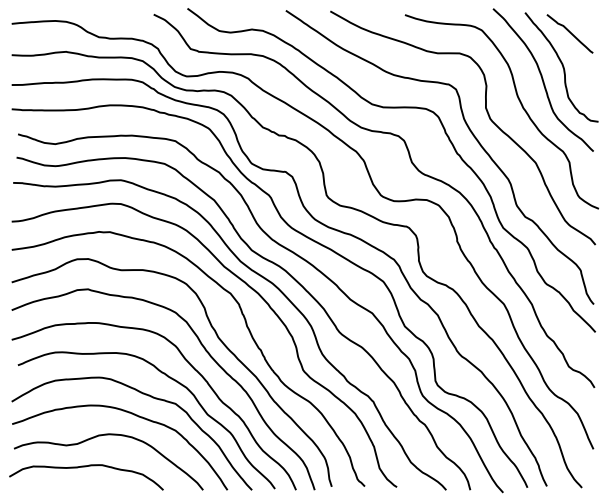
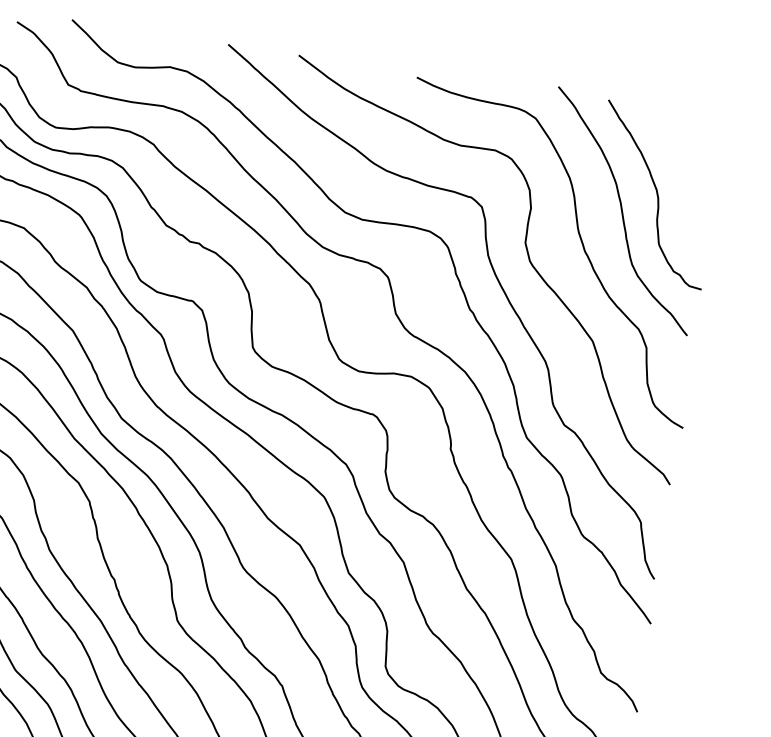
curve: (569, 33) -> (674, 142), removed

